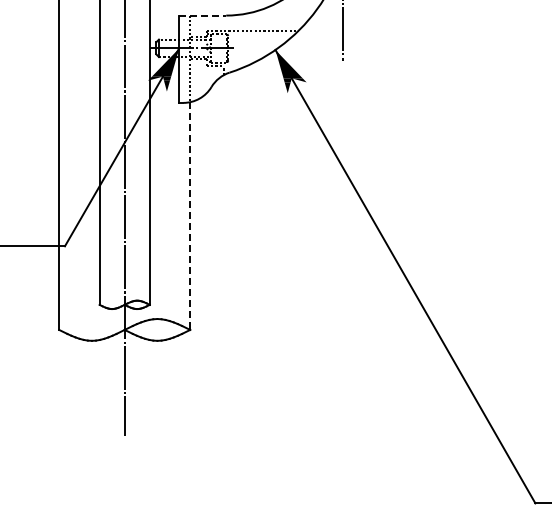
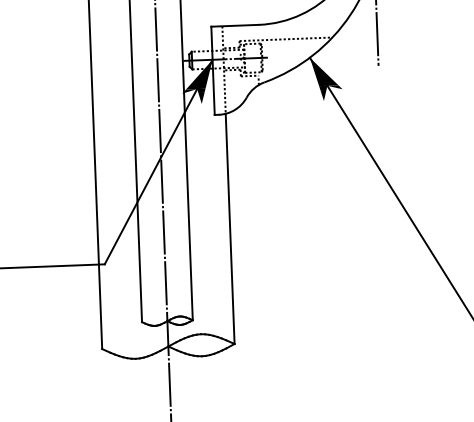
line: (203, 15) -> (235, 25), dashed -> solid
line: (190, 216) -> (230, 229), dashed -> solid

